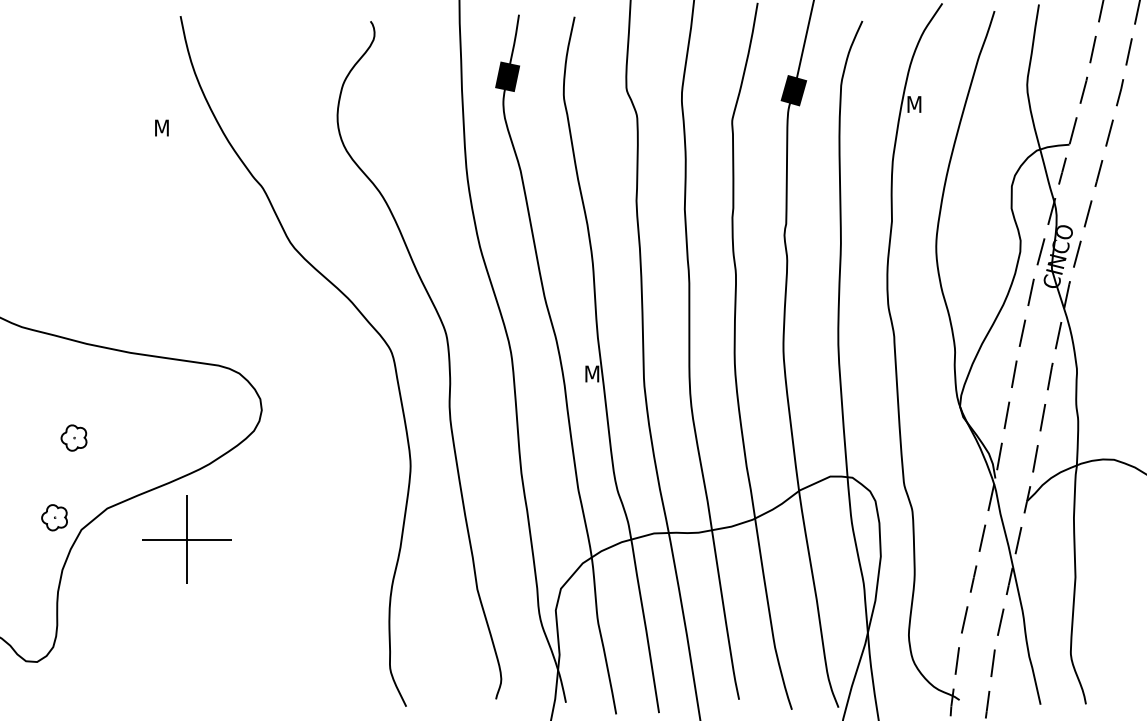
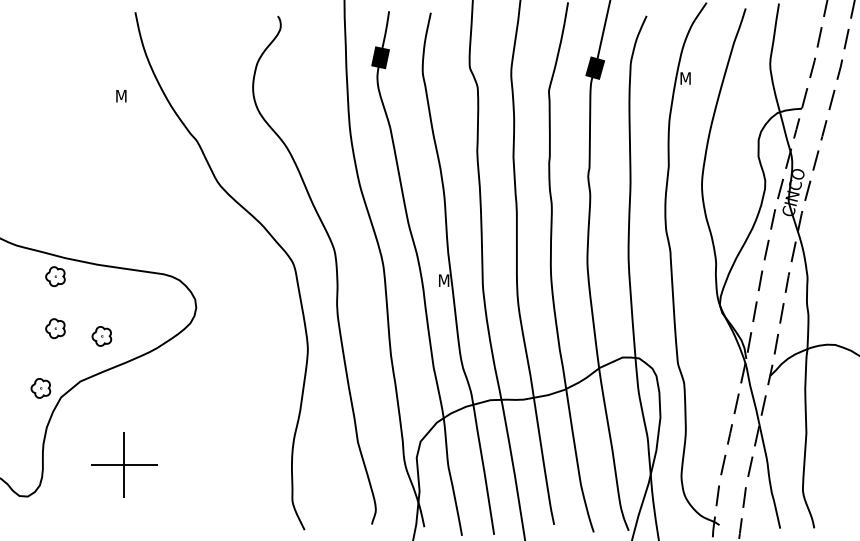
part: (74, 368) -> (55, 276), added
part: (135, 448) -> (101, 336), added
part: (187, 539) -> (124, 464), moved

